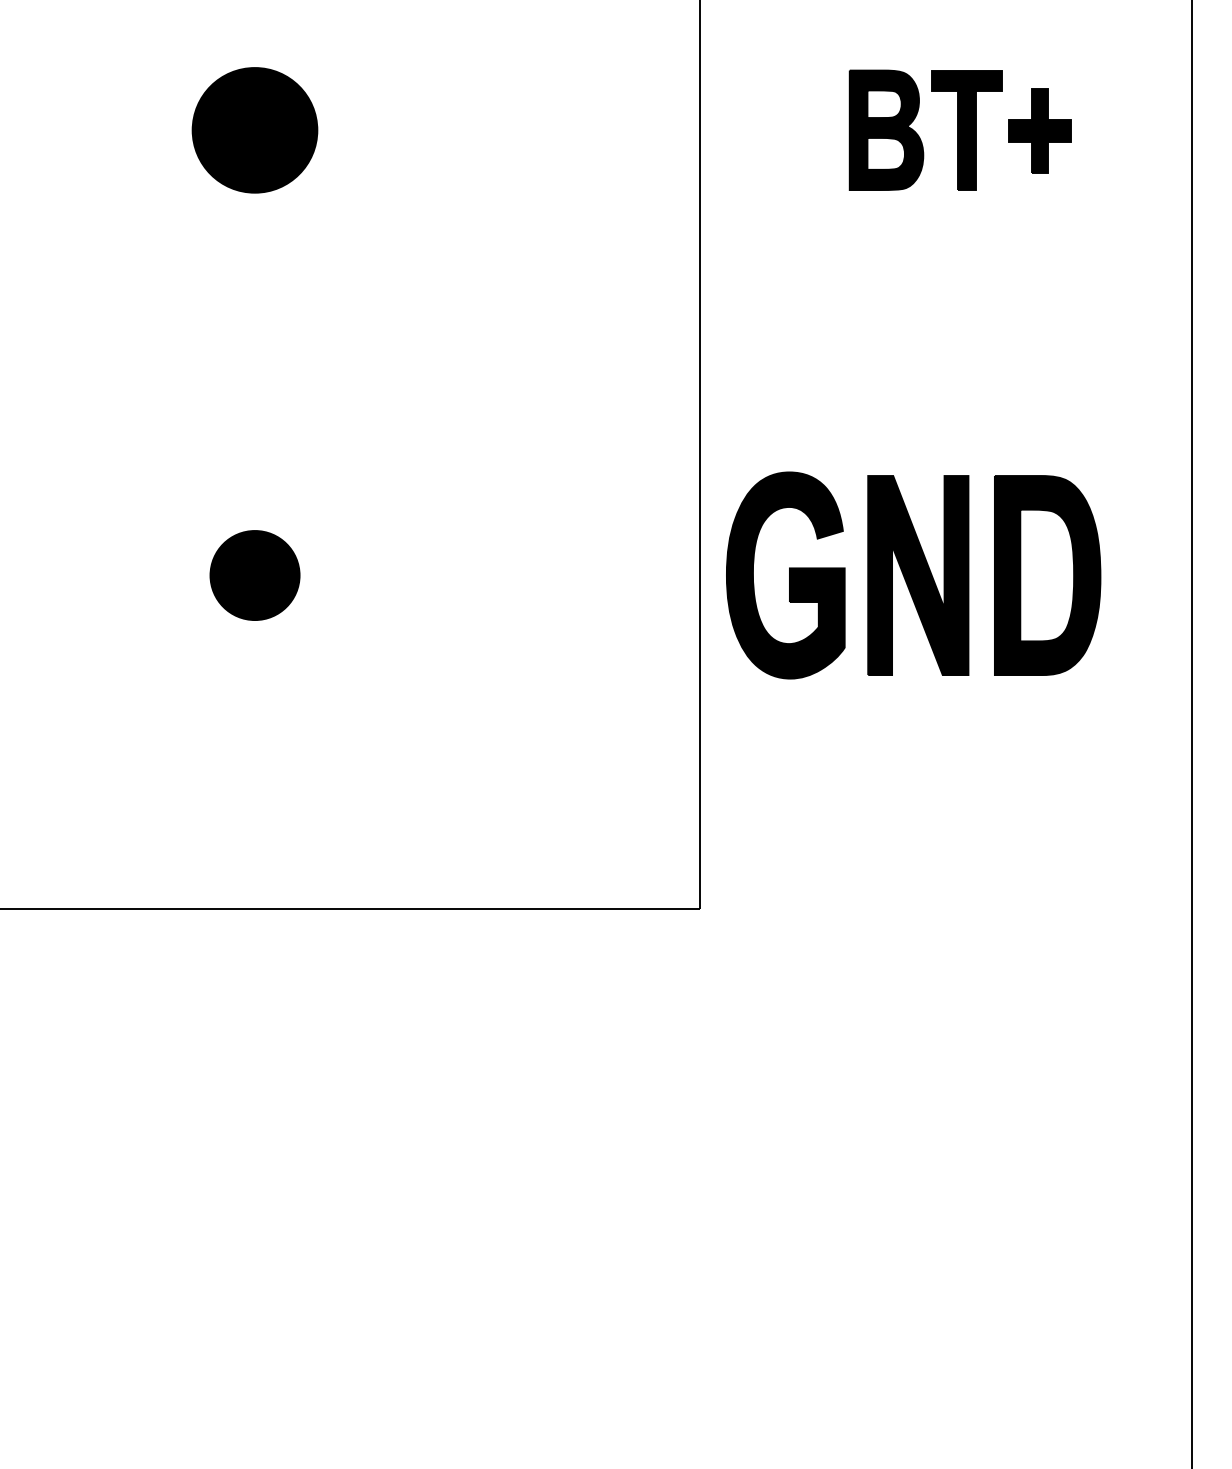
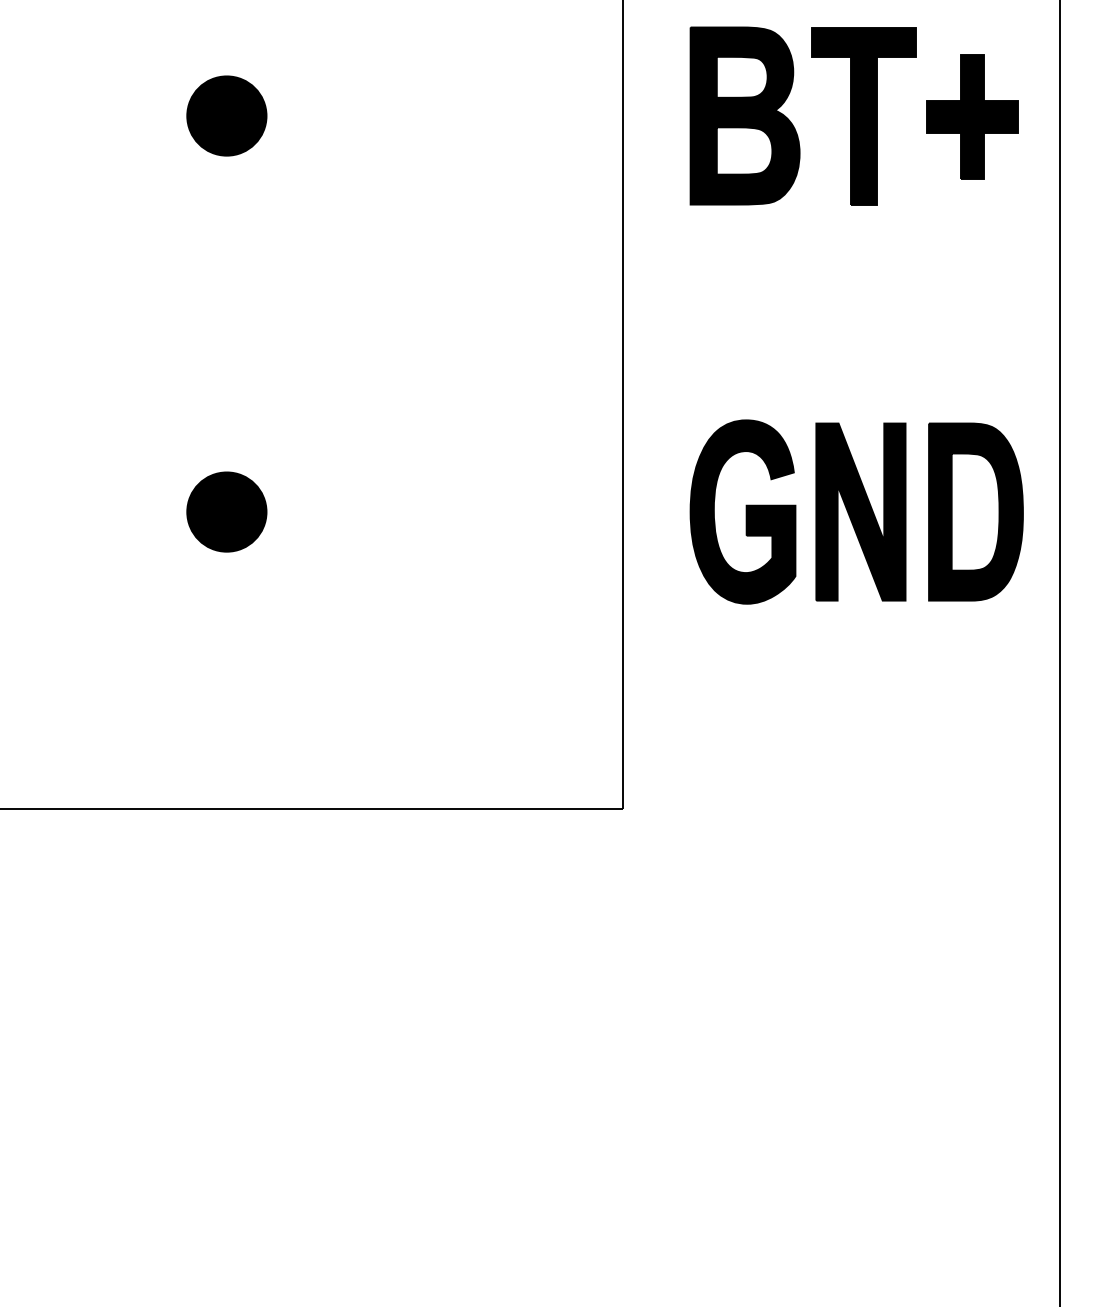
part: (254, 129) -> (226, 115), size x0.71
part: (959, 129) -> (853, 115), size x1.67
part: (913, 574) -> (856, 511), moved

